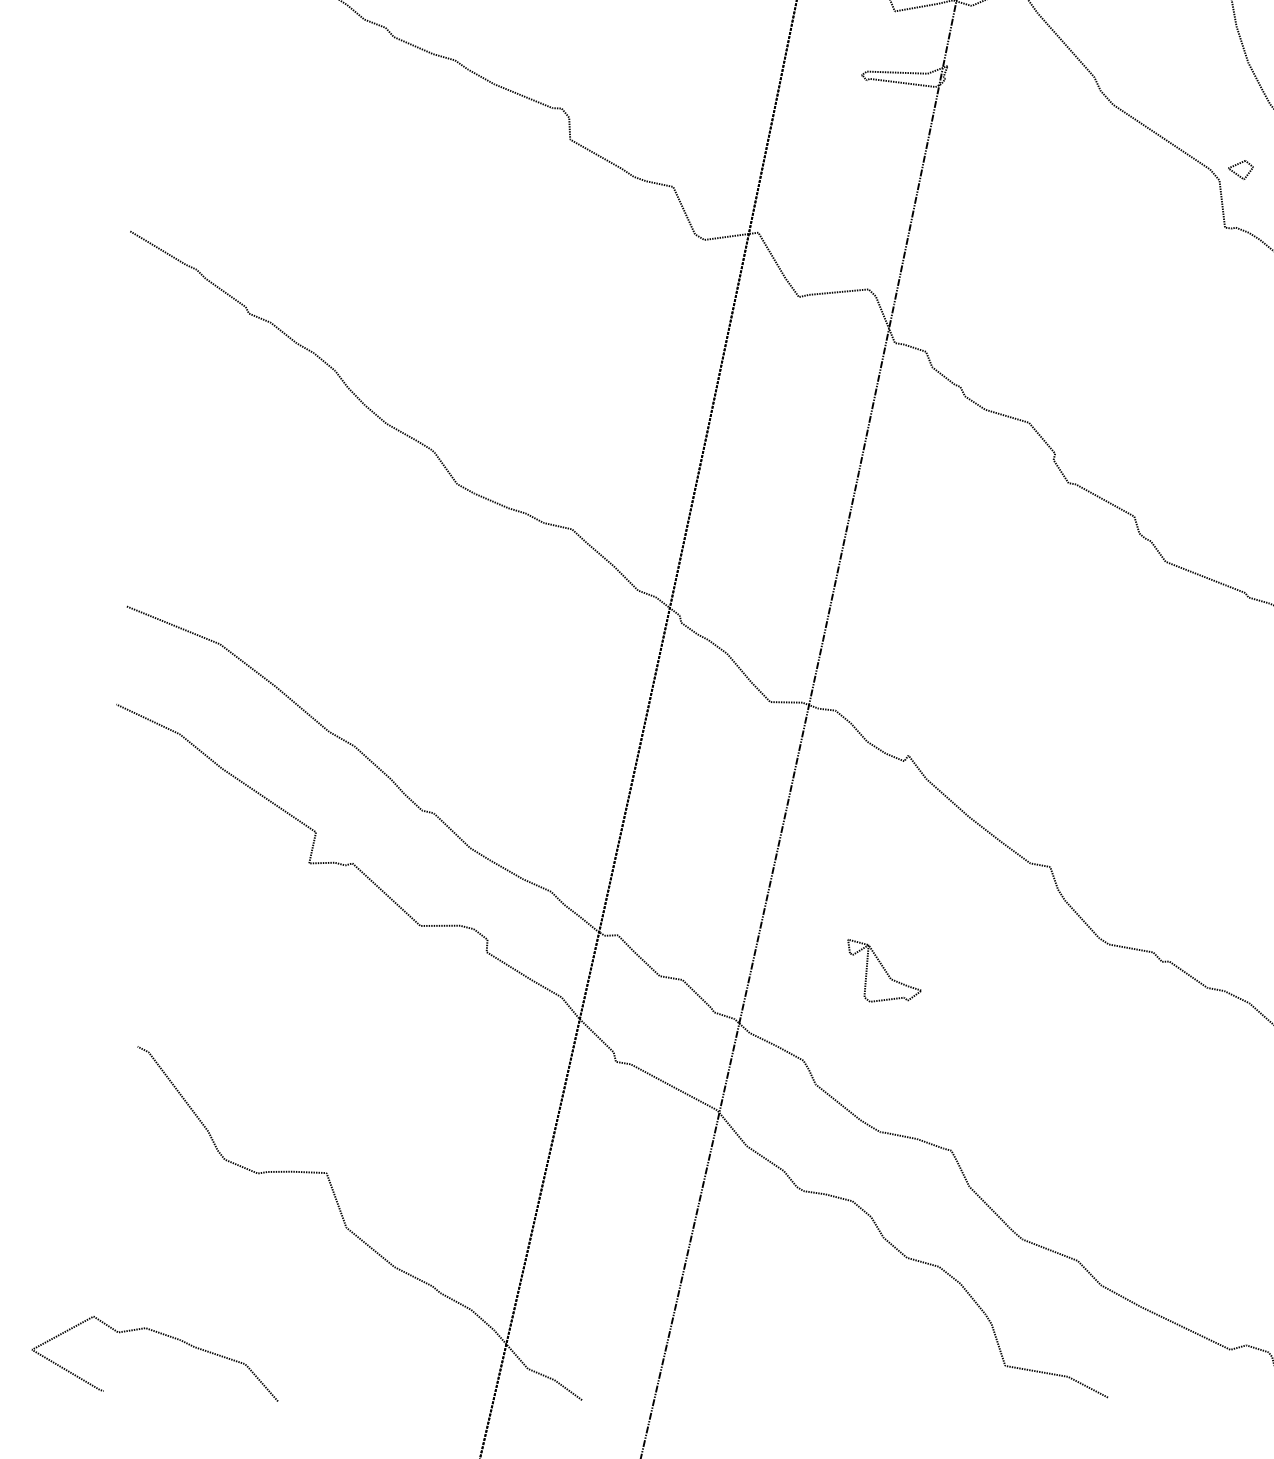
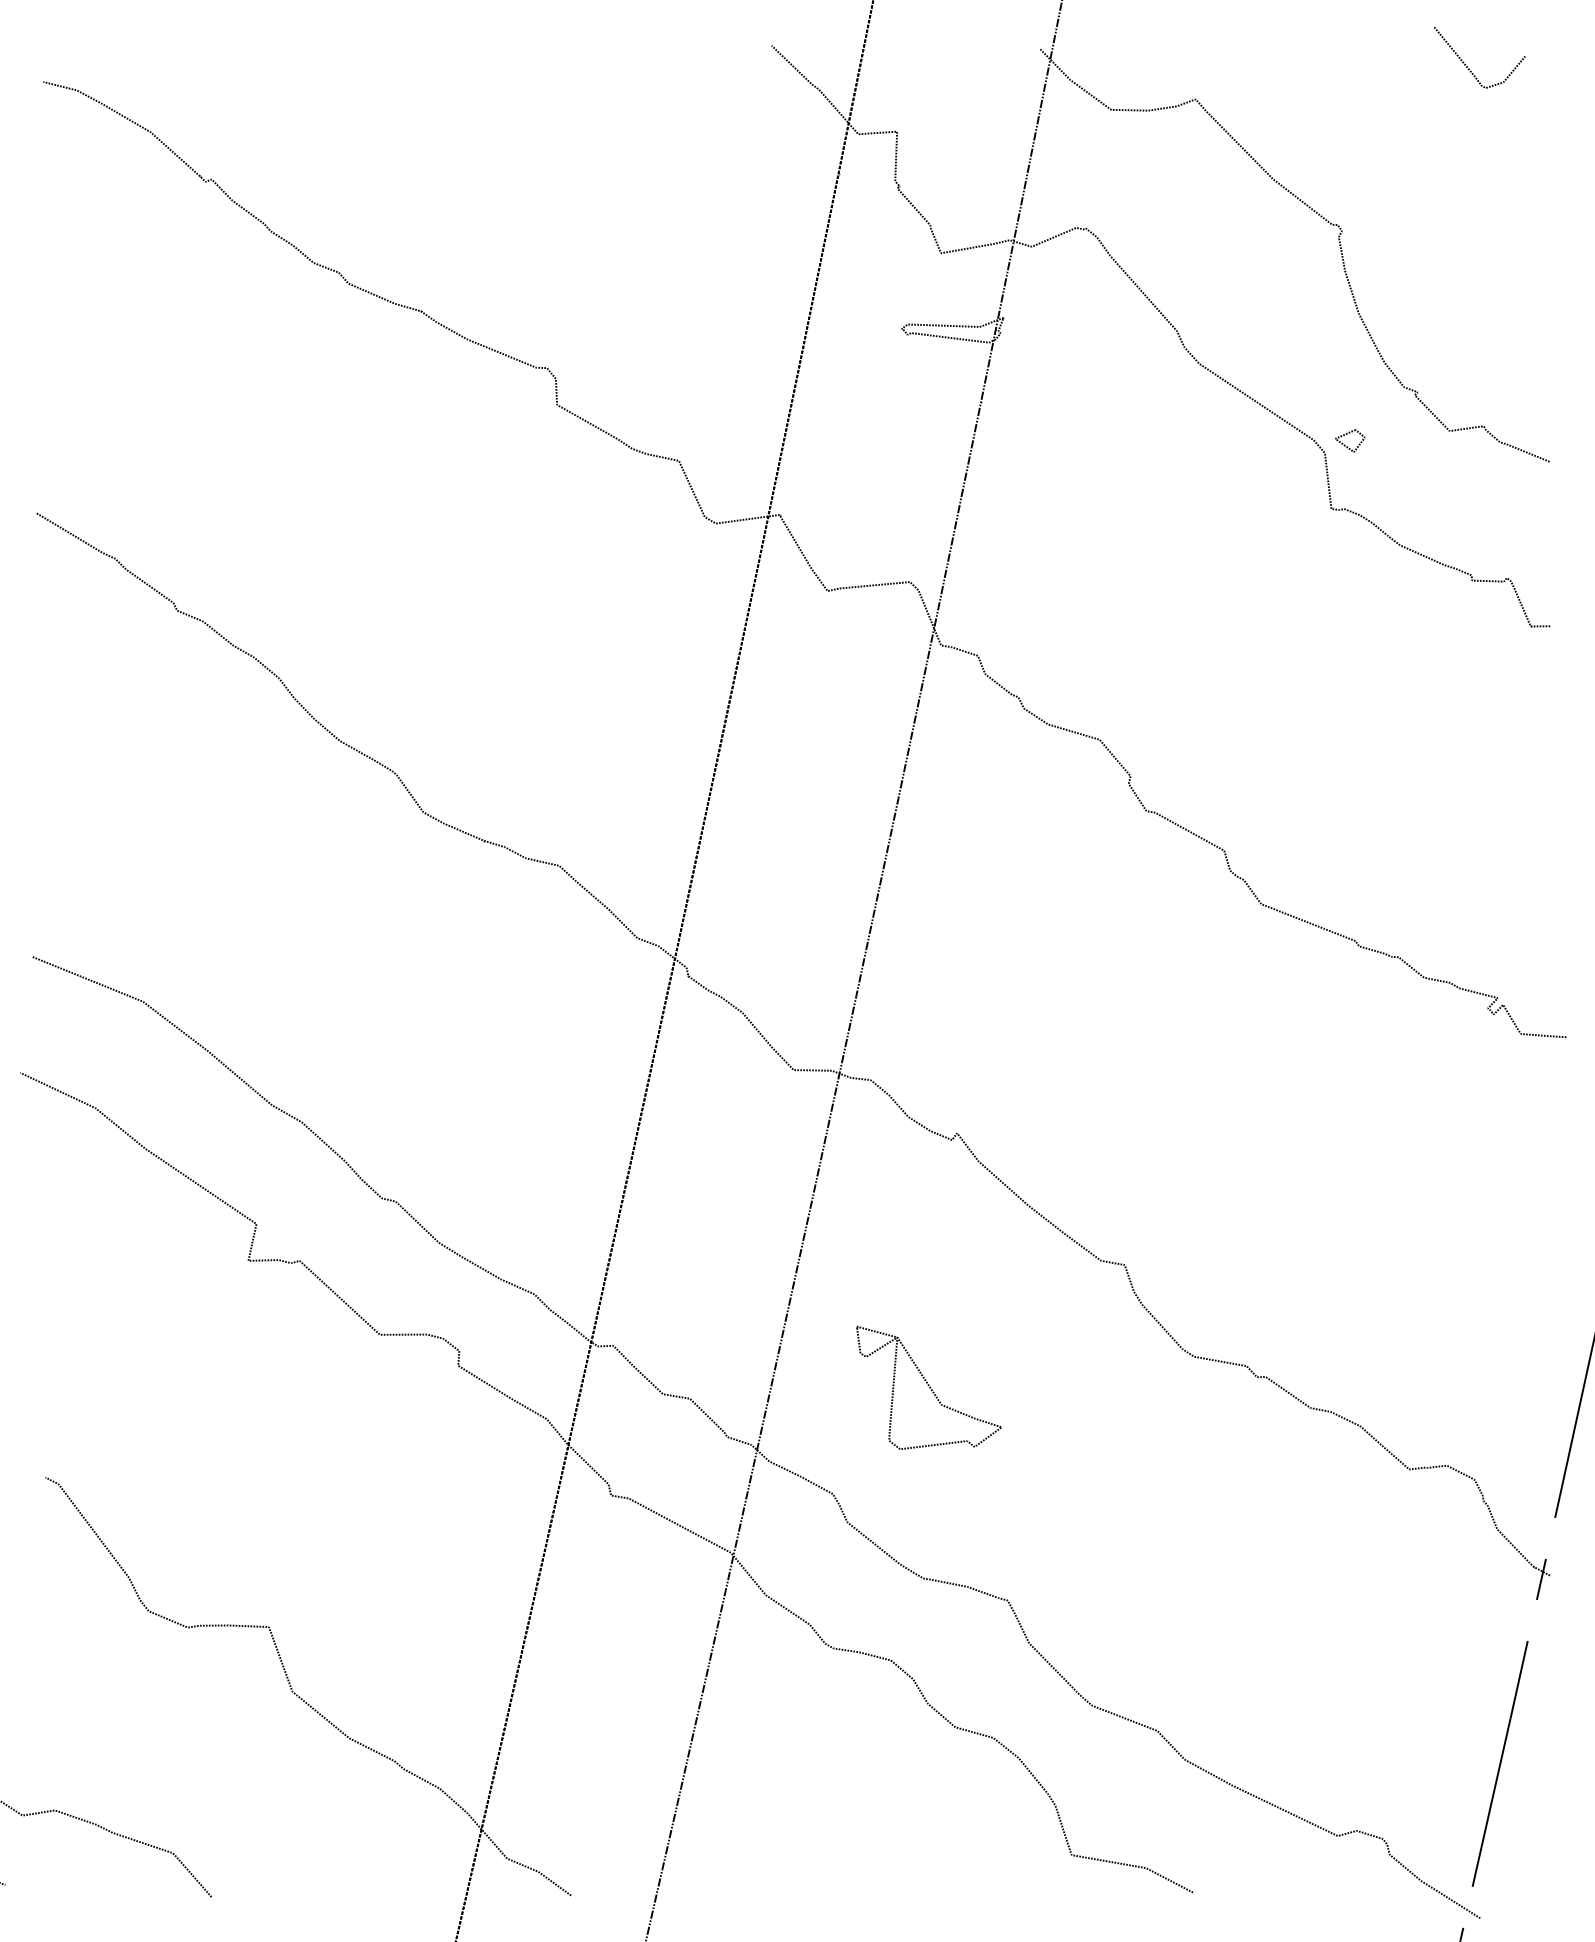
part: (884, 970) -> (928, 1387), size x1.67

